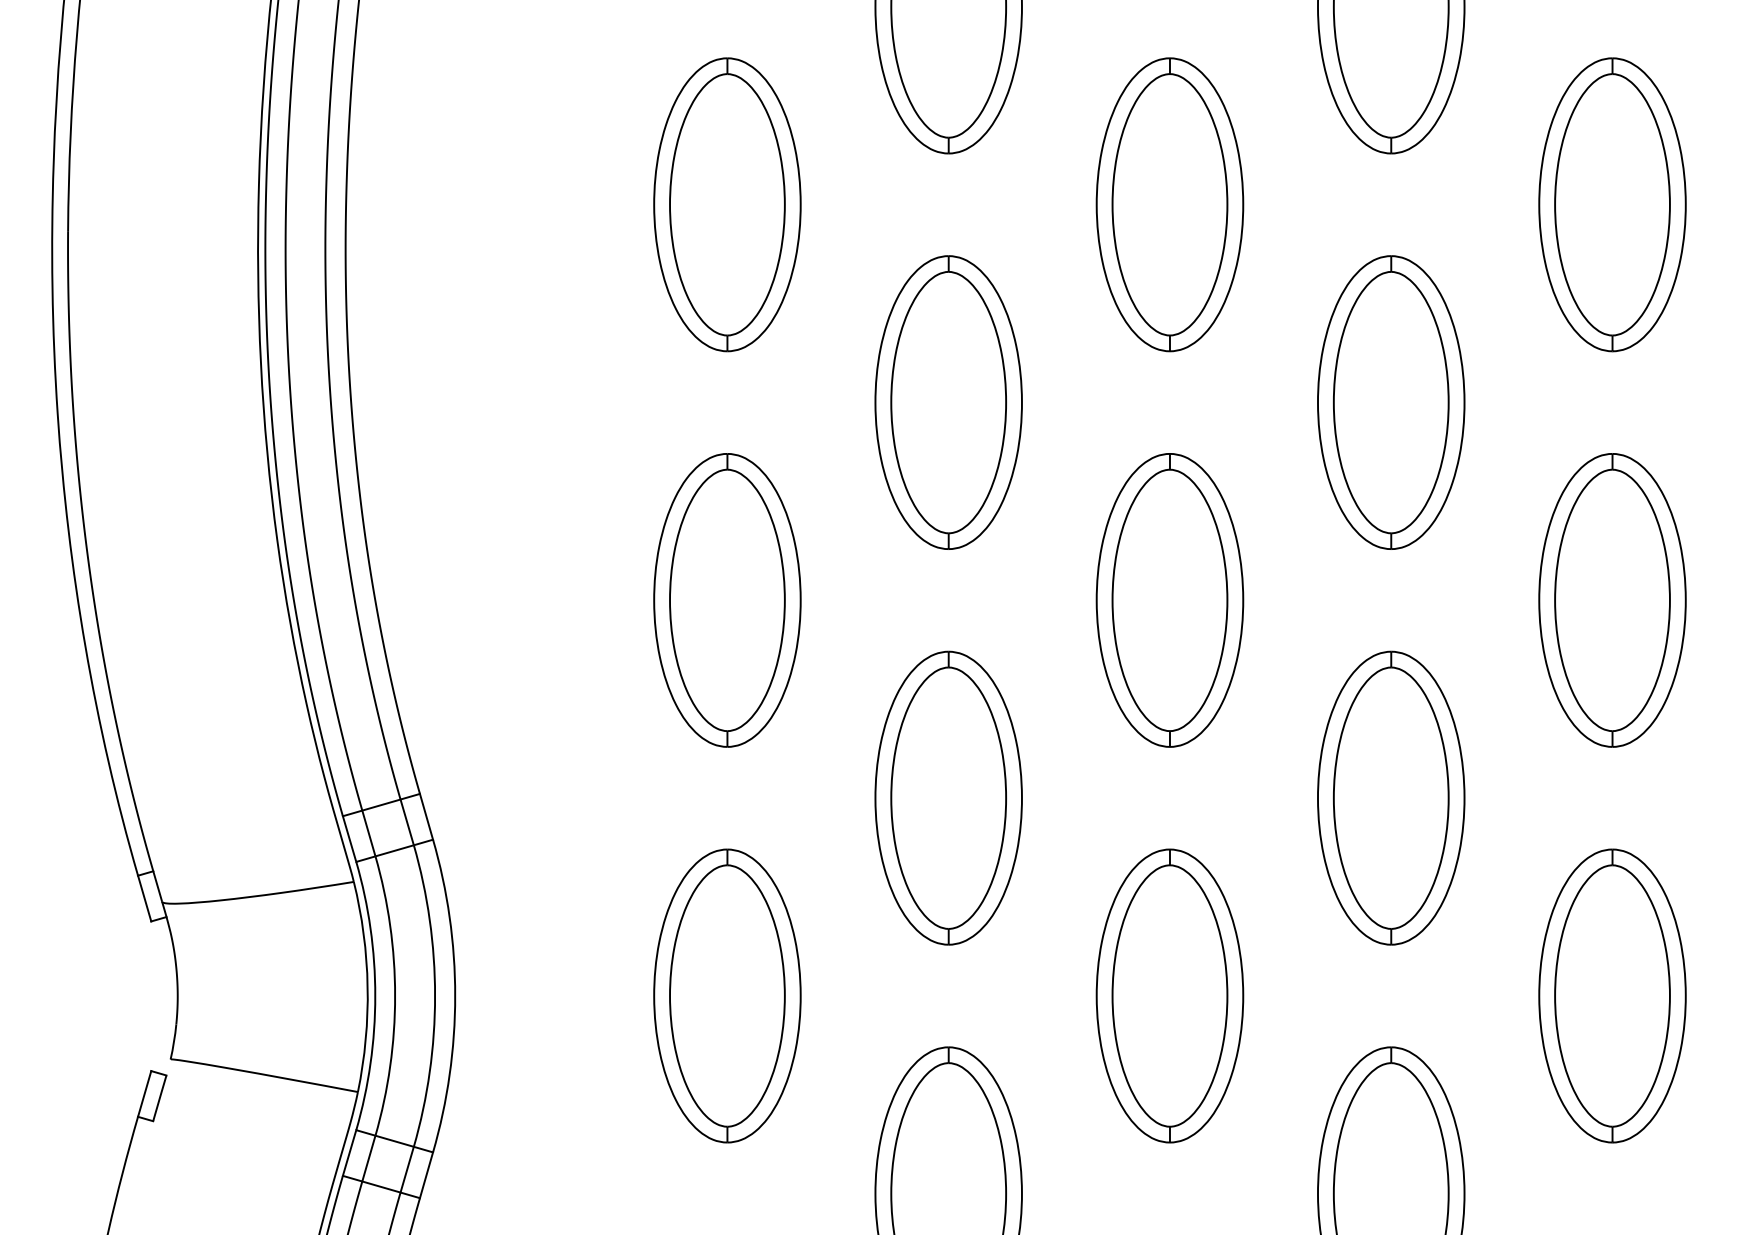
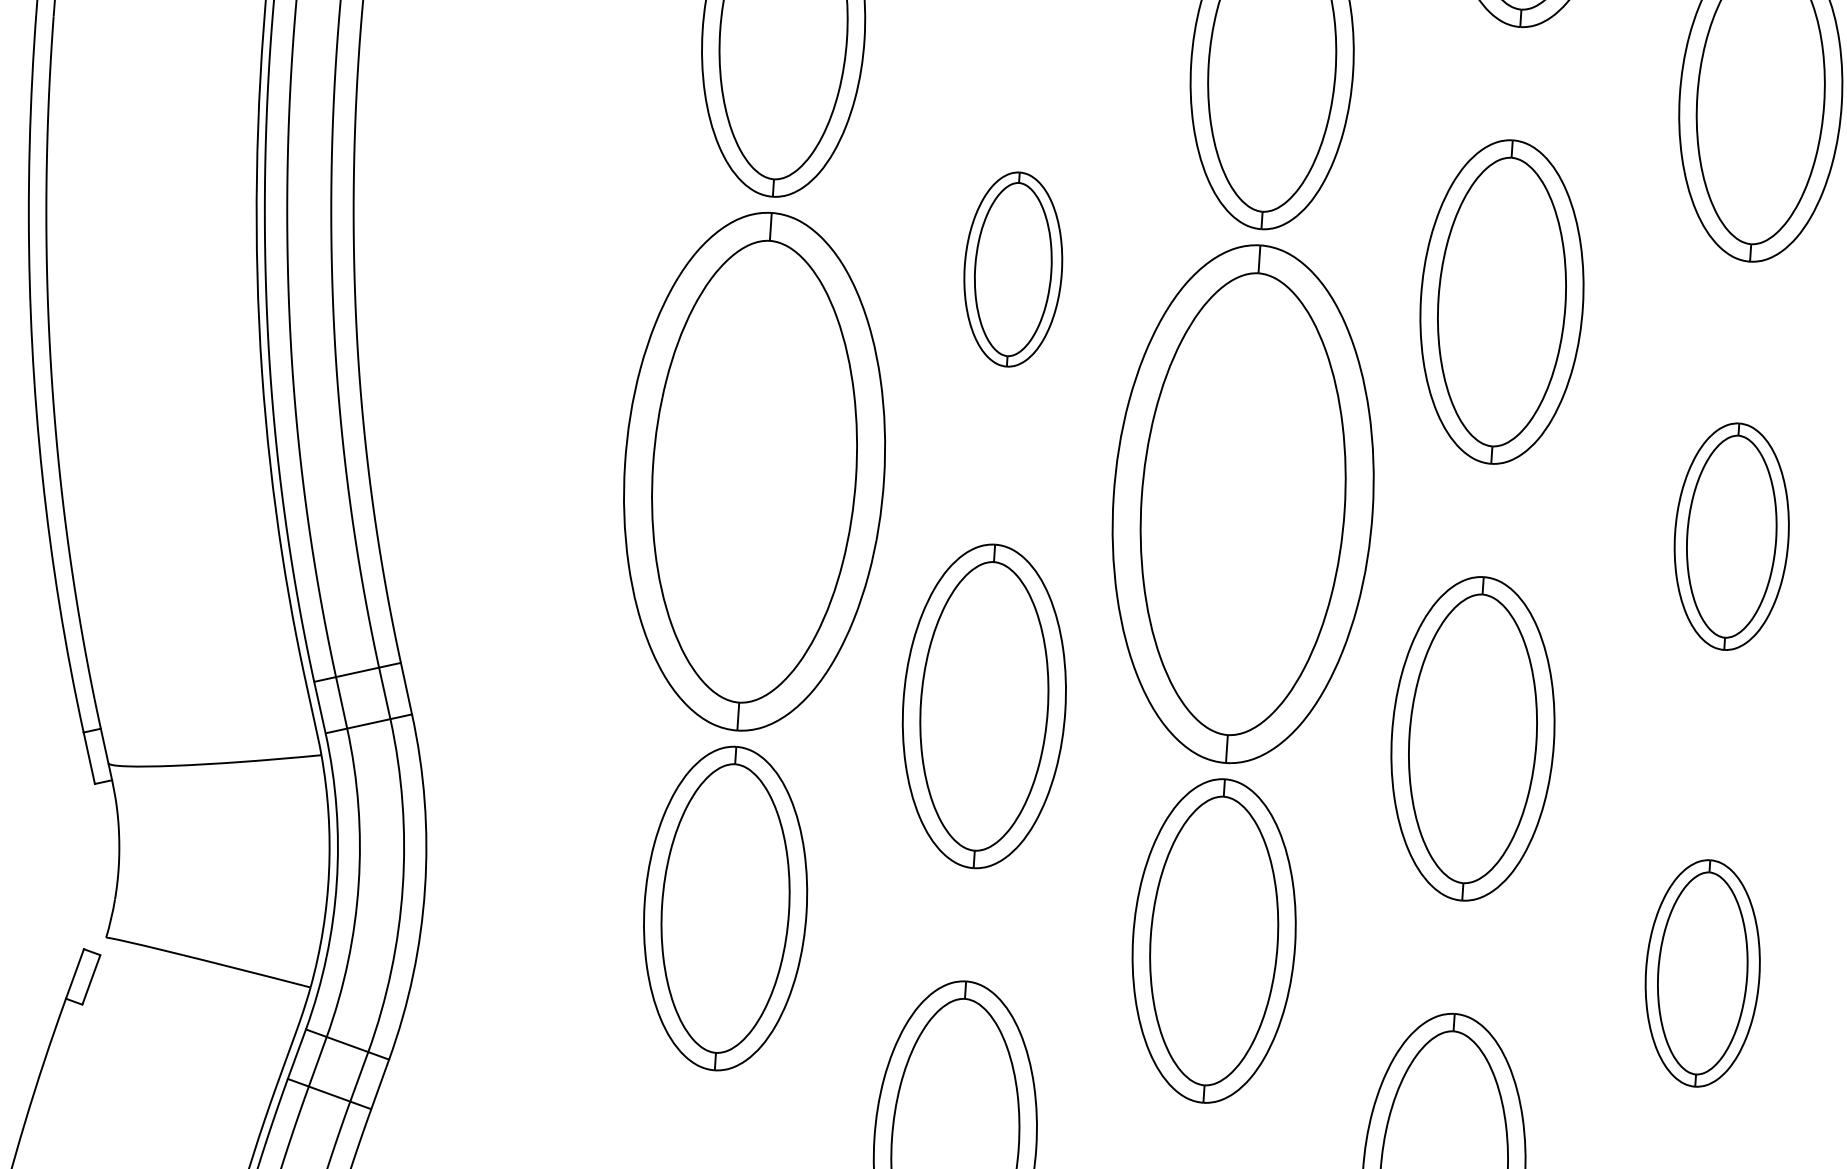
part: (948, 402) -> (1013, 269), size x0.6
part: (727, 600) -> (754, 471), size x1.6
part: (1169, 600) -> (1242, 504), size x1.6
part: (1612, 600) -> (1731, 536), size x0.7
part: (1612, 995) -> (1702, 972), size x0.7

